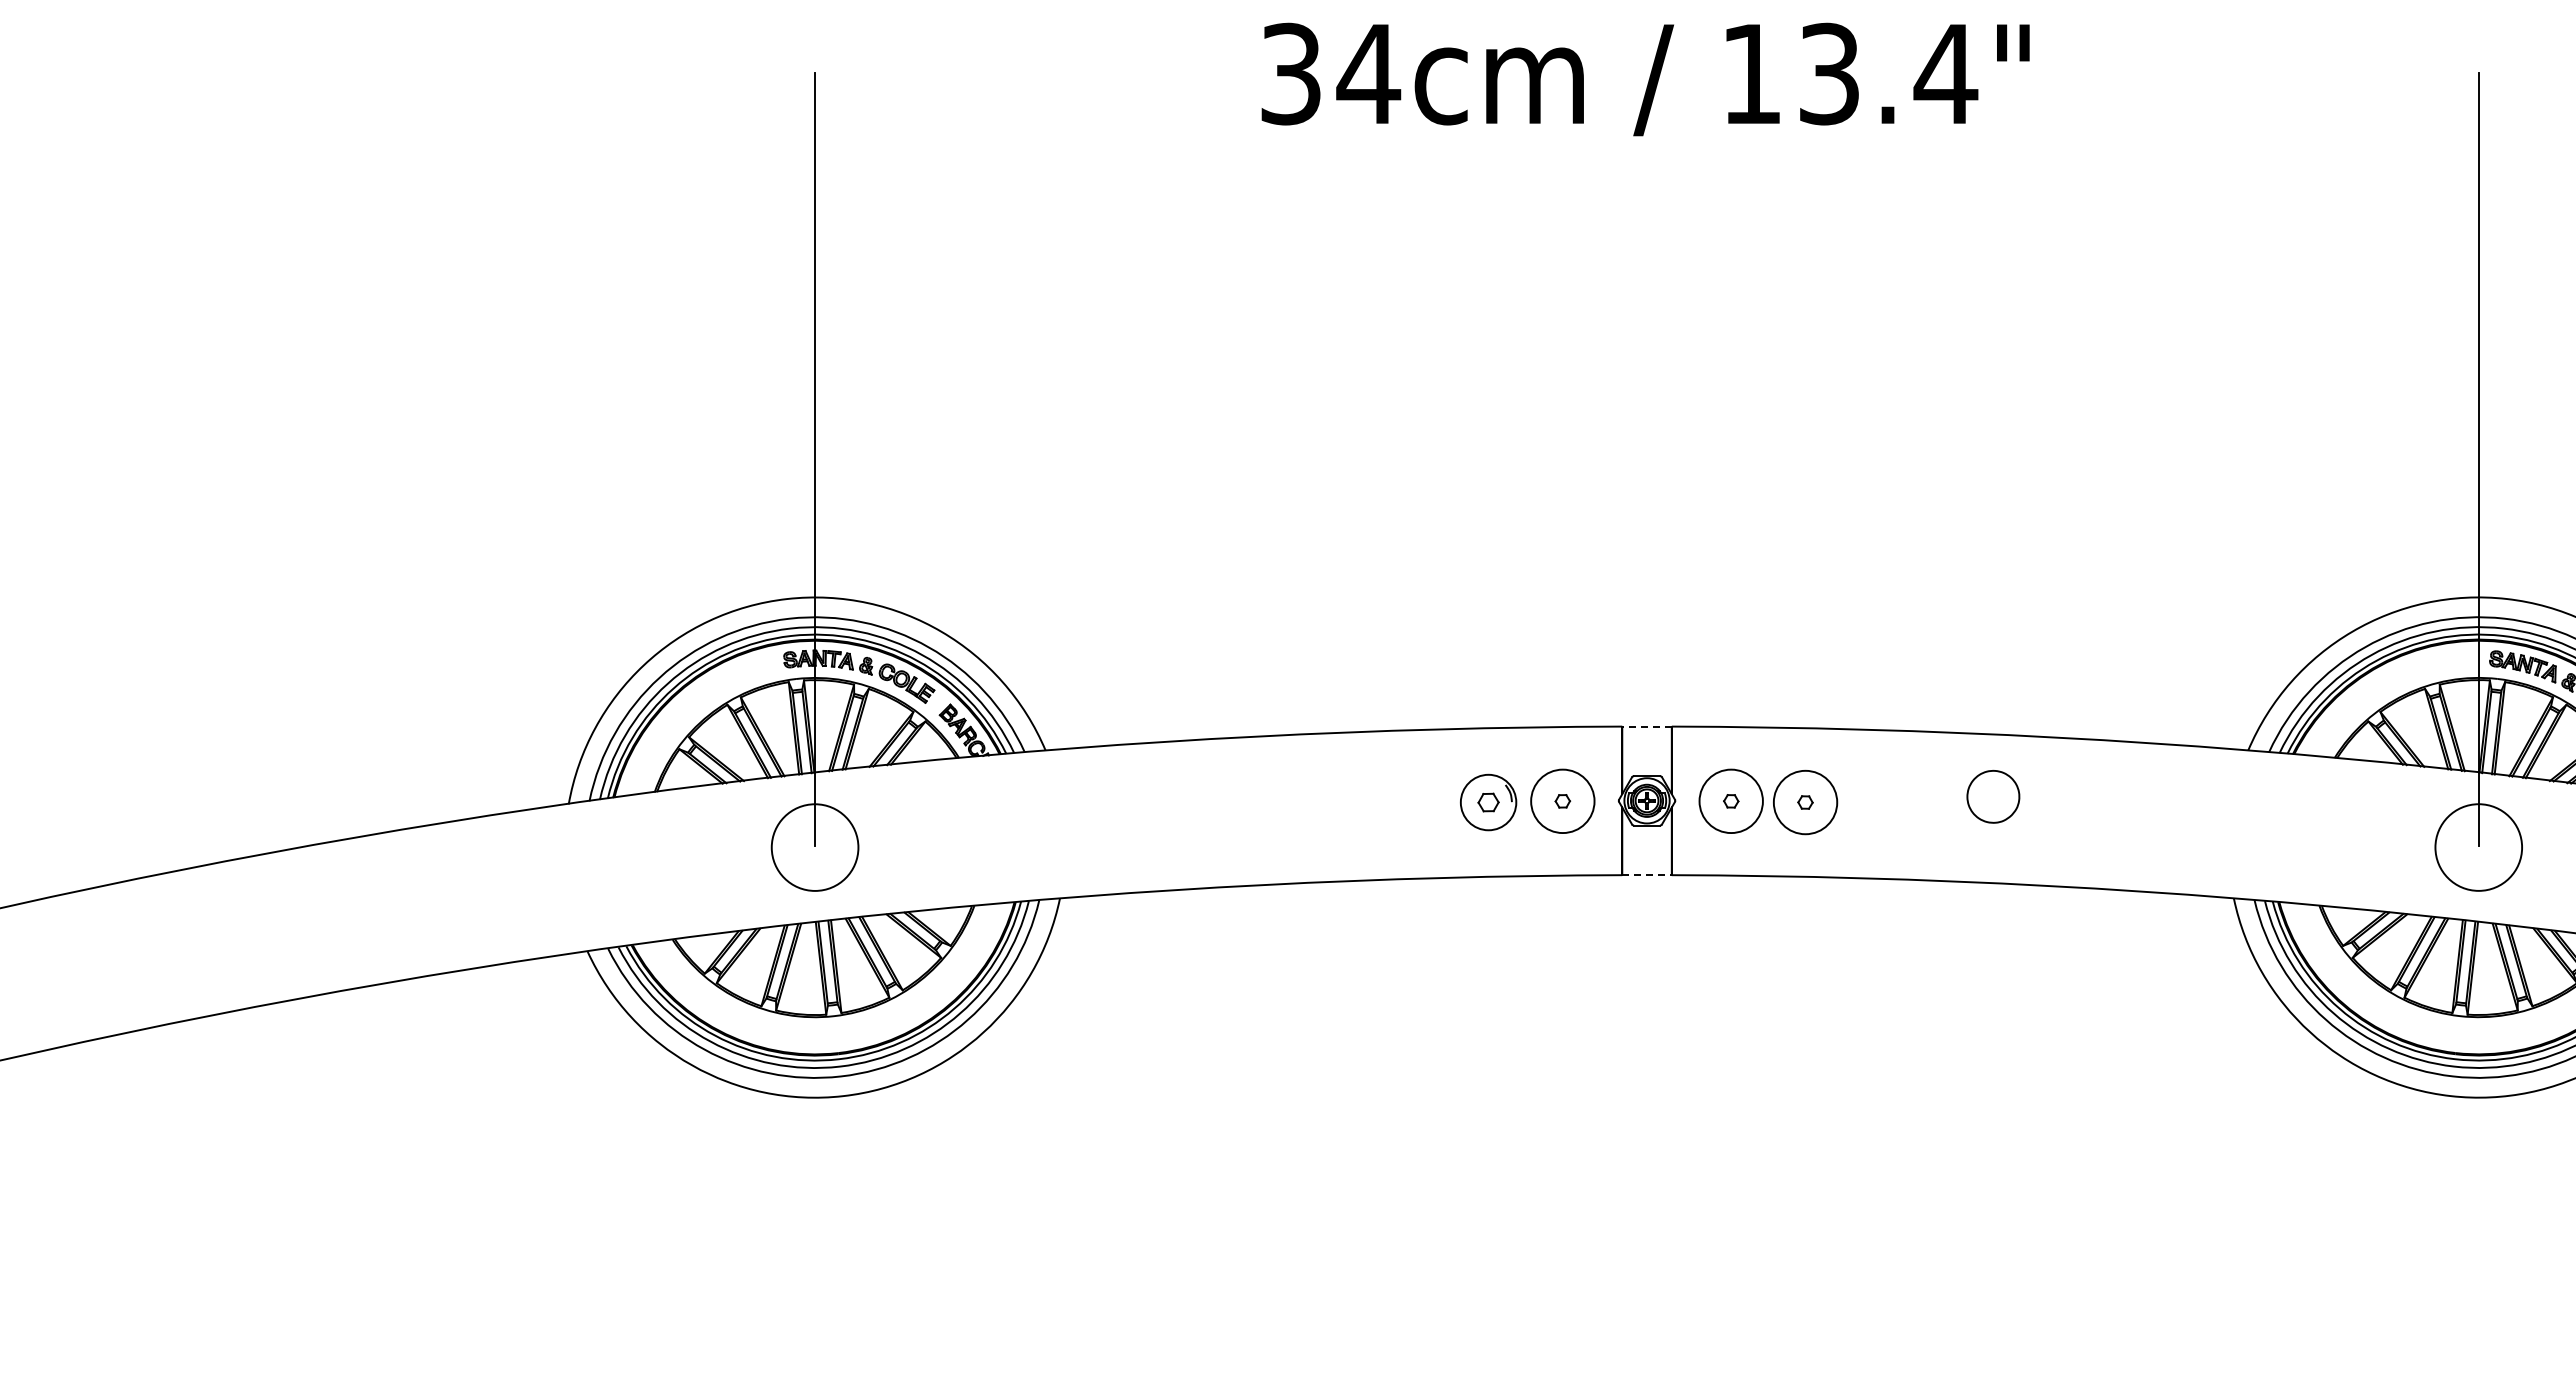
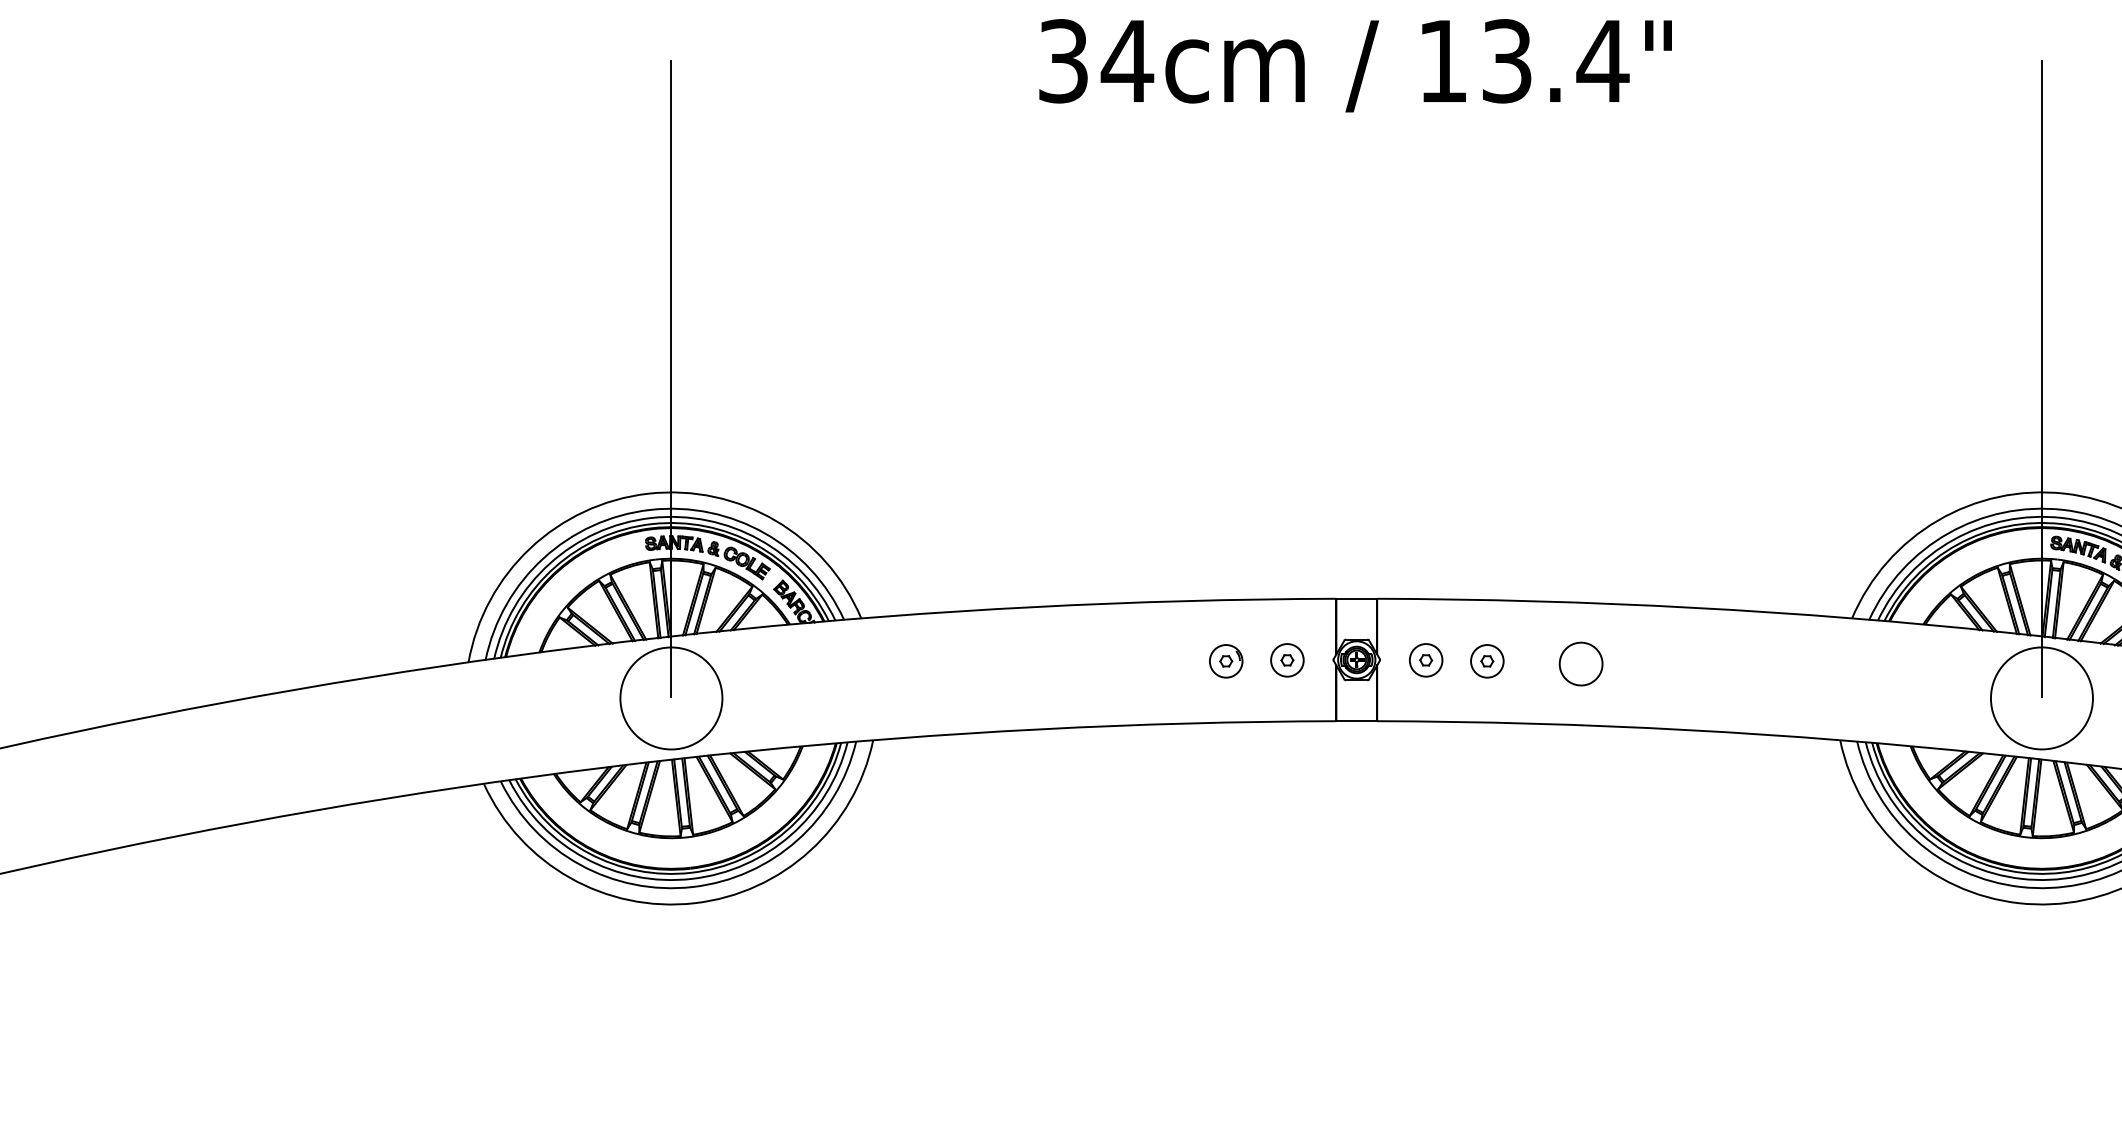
line: (1647, 726) -> (1357, 598), dashed -> solid
part: (1993, 796) -> (1581, 663), moved
circle: (1562, 801) -> (1287, 660), size x0.62
circle: (1731, 801) -> (1426, 660), size x0.62
part: (1488, 802) -> (1226, 661), size x0.71
circle: (1805, 802) -> (1487, 661), size x0.62
circle: (815, 847) -> (671, 698), size x1.43
circle: (2478, 847) -> (2041, 698), size x1.43
line: (1647, 875) -> (1357, 721), dashed -> solid

